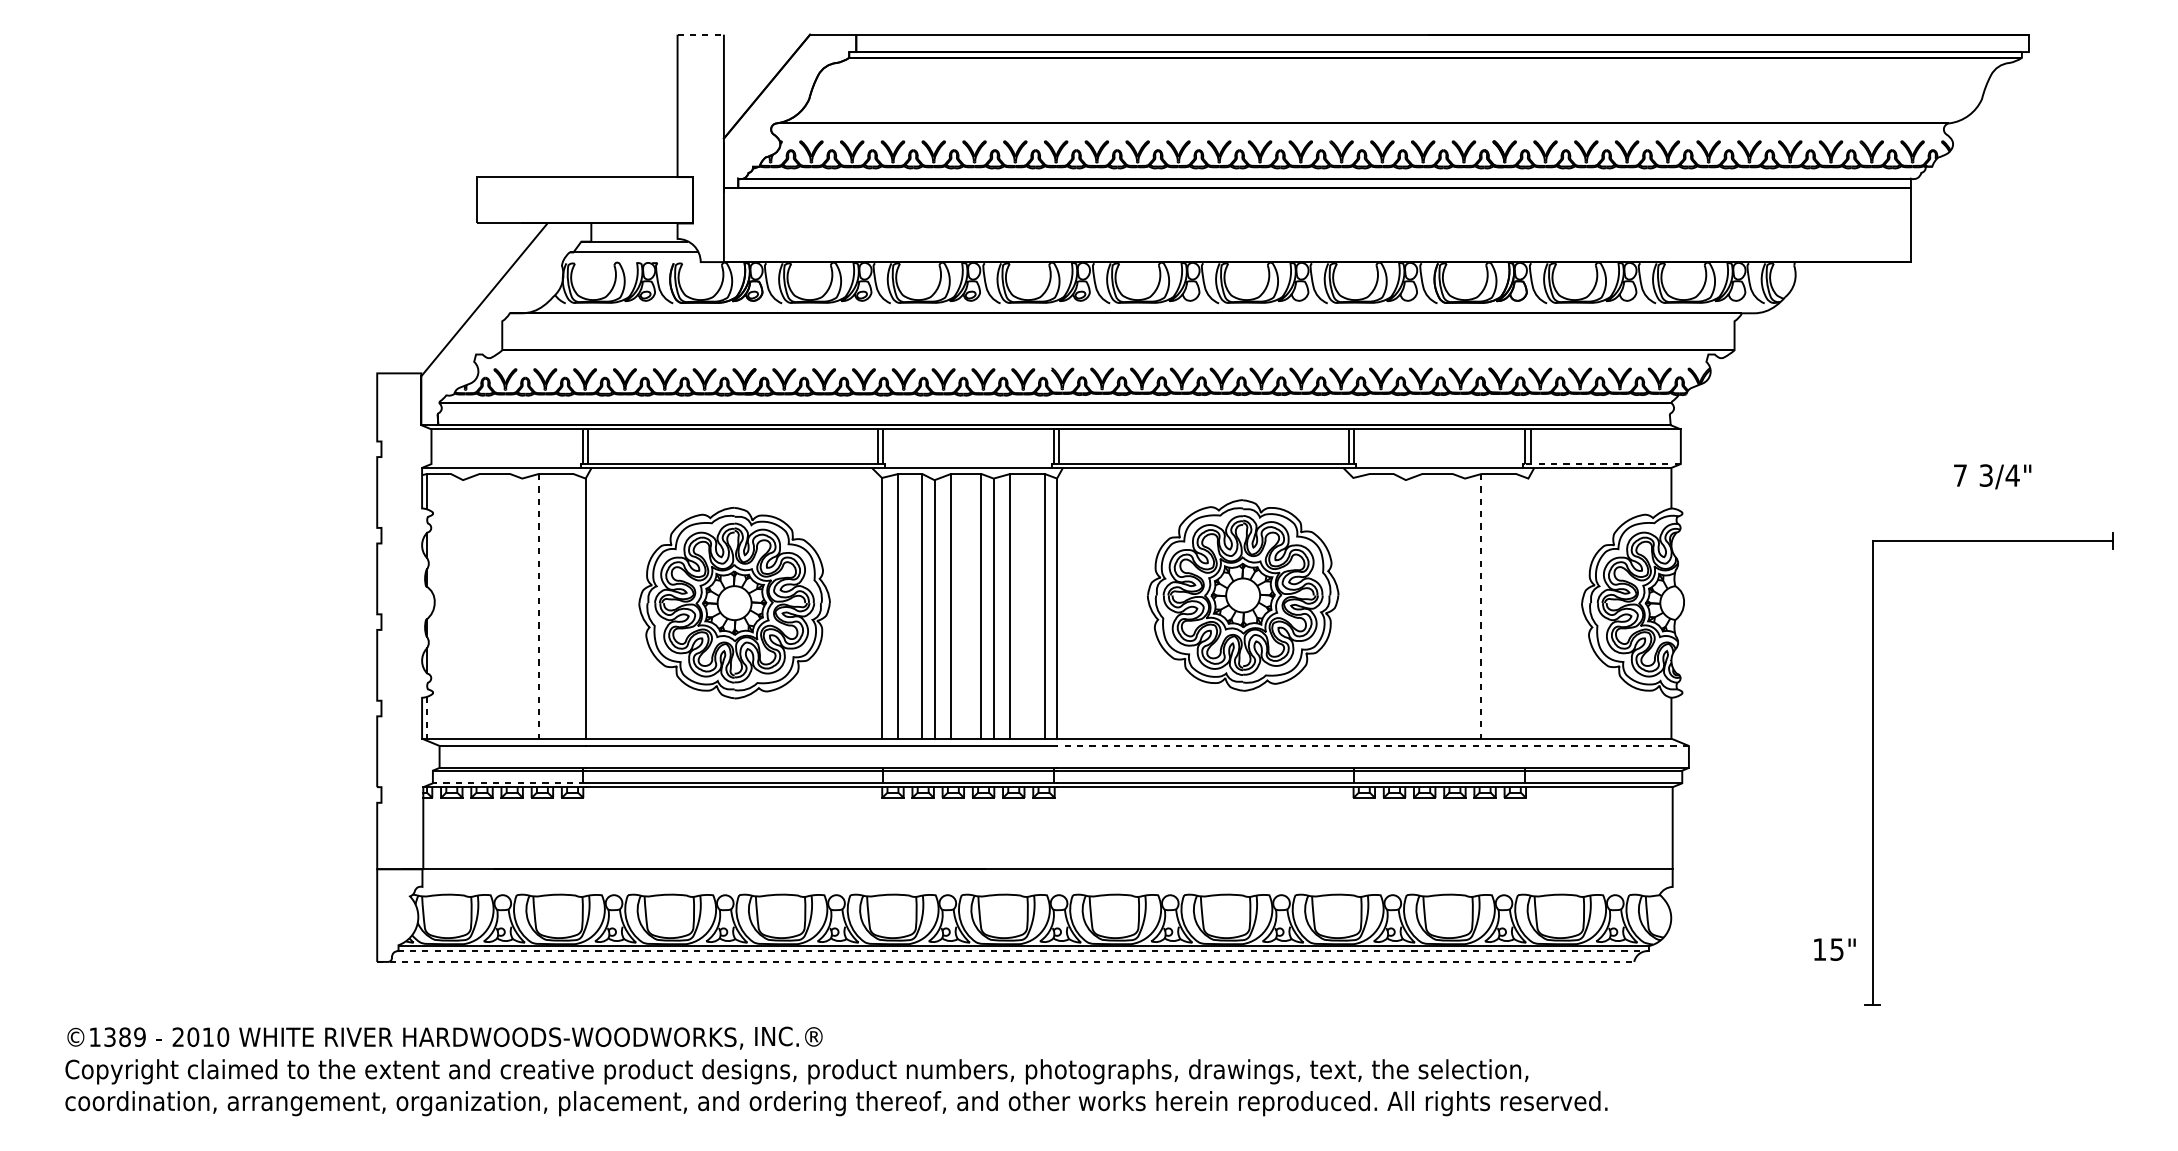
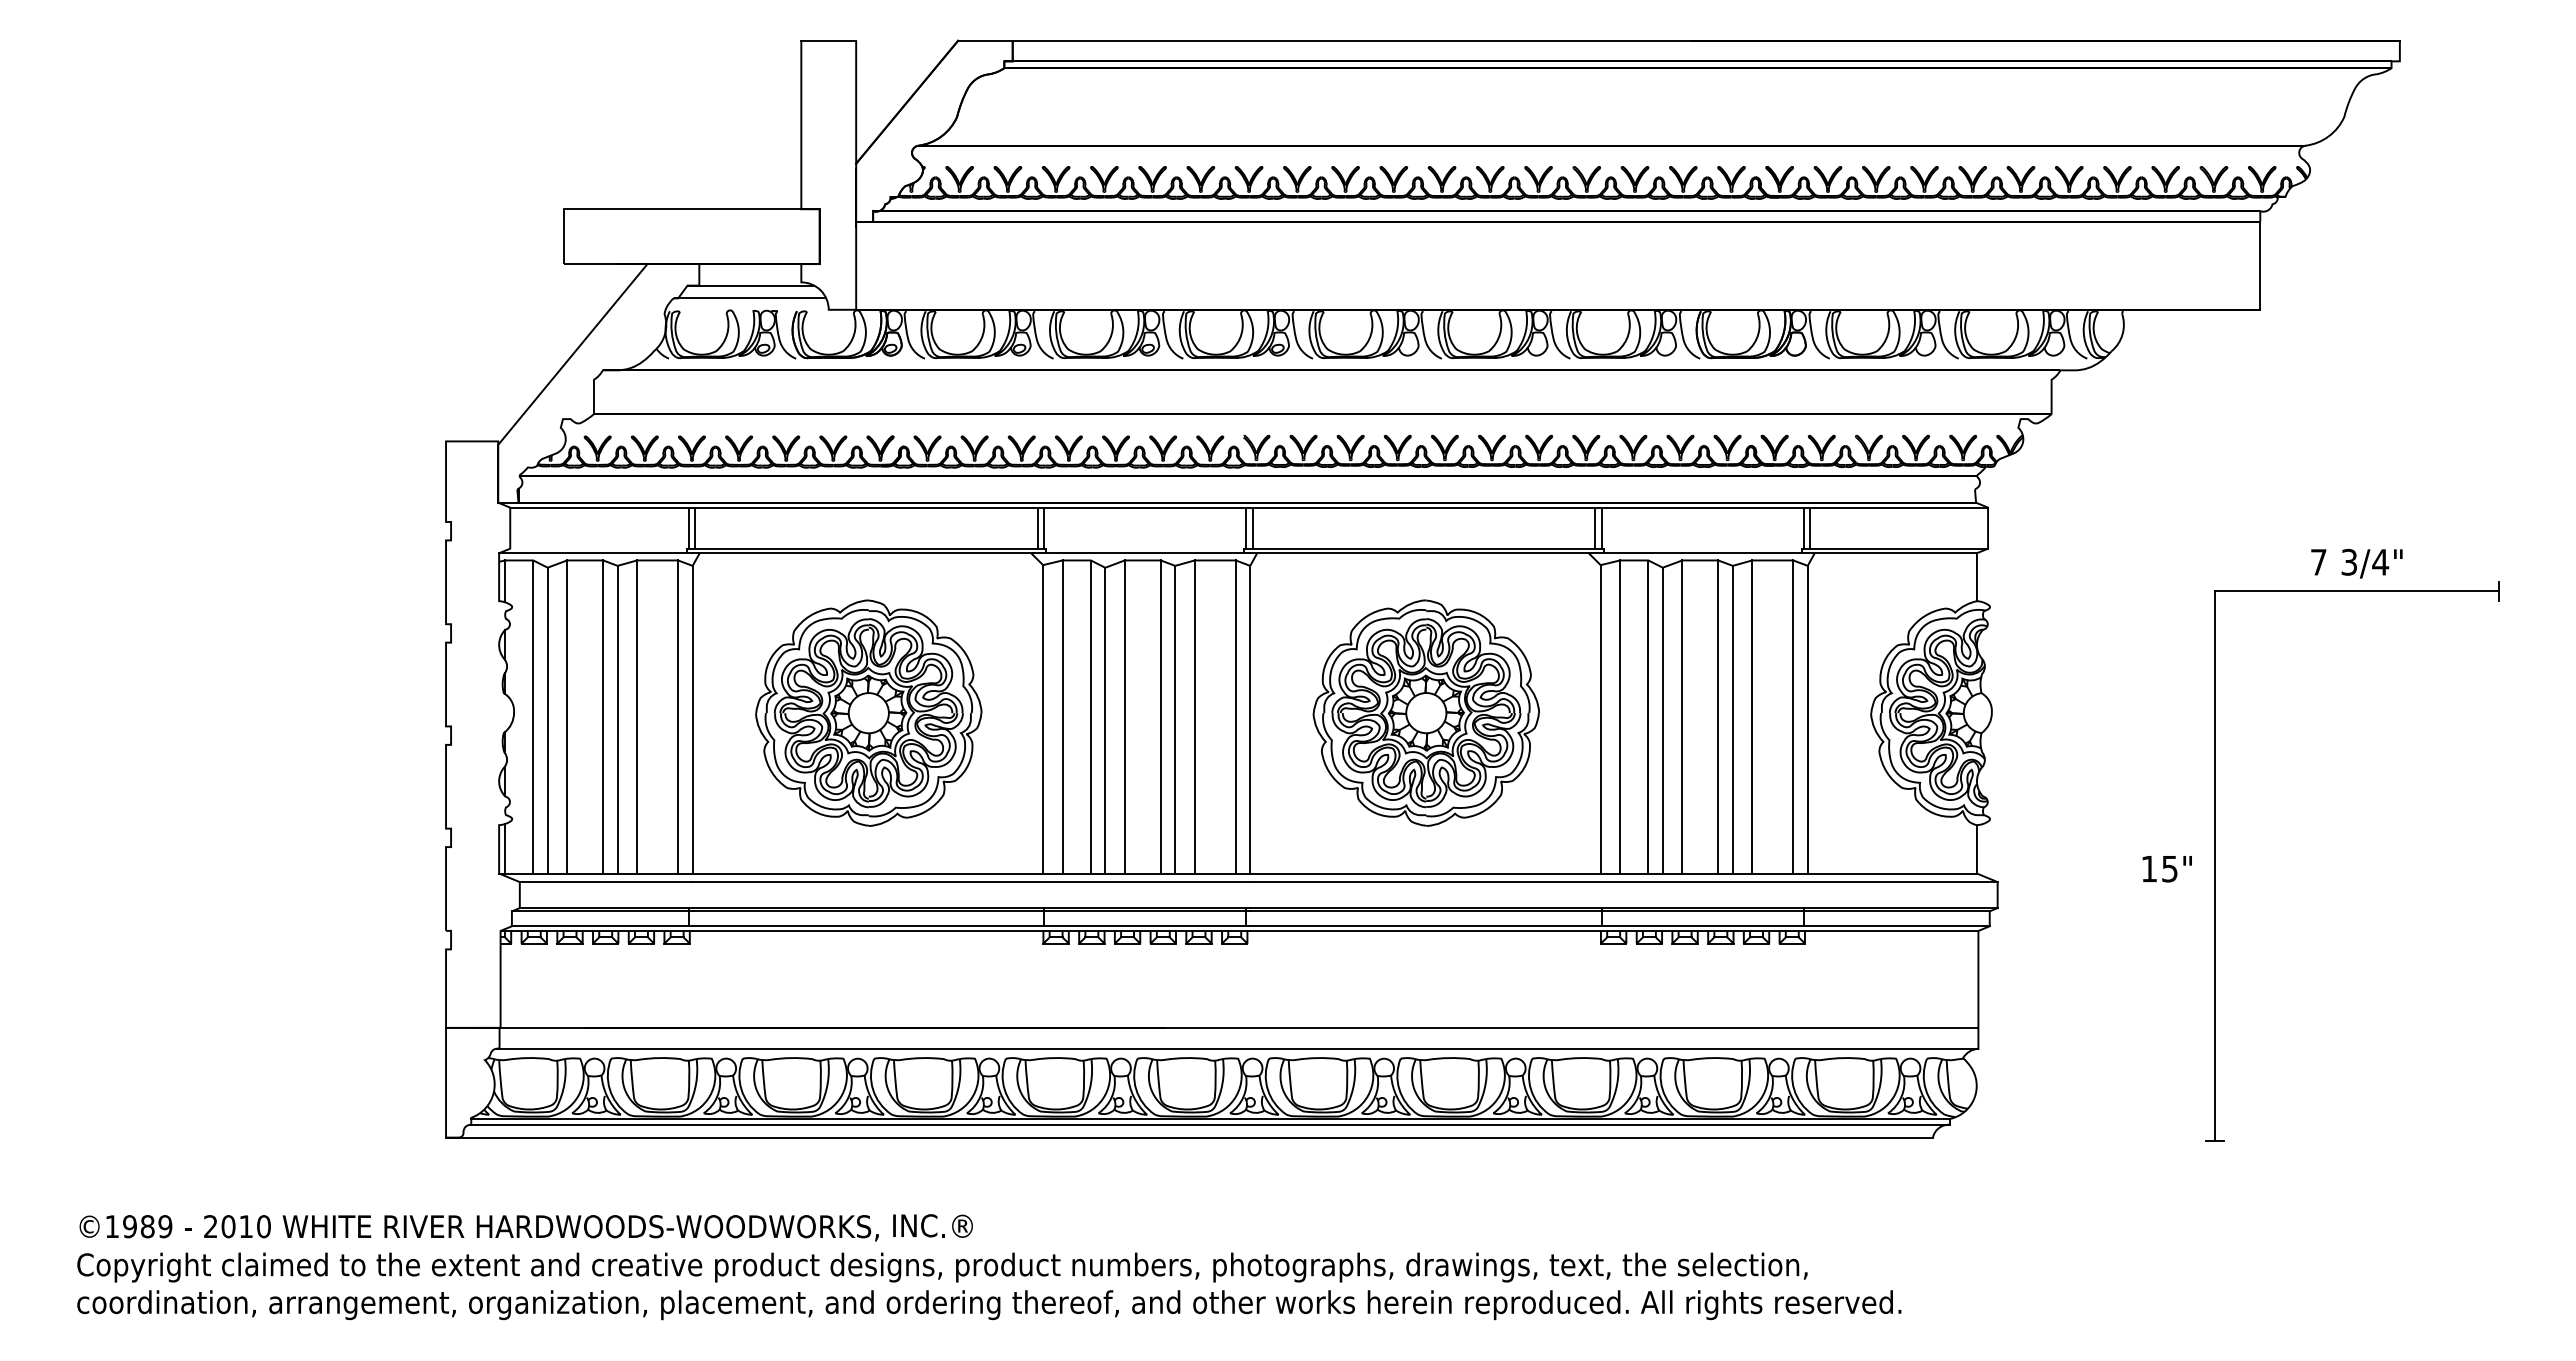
line: (701, 34) -> (829, 40), dashed -> solid
line: (1601, 463) -> (1894, 548), dashed -> solid
part: (1242, 594) -> (1425, 712), moved
line: (479, 605) -> (567, 716), added
line: (510, 605) -> (603, 716), added
line: (573, 605) -> (678, 716), added
line: (1370, 605) -> (1620, 716), added
line: (1422, 605) -> (1682, 716), added
line: (1452, 605) -> (1718, 716), added
line: (1516, 605) -> (1793, 716), added
line: (451, 606) -> (533, 717), added
line: (539, 606) -> (637, 717), dashed -> solid
line: (1393, 606) -> (1648, 717), added
line: (1481, 606) -> (1752, 717), dashed -> solid
line: (522, 608) -> (617, 719), added
line: (1353, 608) -> (1600, 719), added
line: (1464, 608) -> (1732, 719), added
line: (1528, 608) -> (1807, 719), added
line: (462, 609) -> (547, 720), added
line: (1405, 609) -> (1662, 720), added
line: (426, 717) -> (504, 848), dashed -> solid
line: (1372, 746) -> (1623, 882), dashed -> solid
part: (1873, 769) -> (2215, 861), moved
line: (508, 783) -> (601, 926), dashed -> solid
line: (1045, 886) -> (1236, 1048), added
line: (1023, 950) -> (1210, 1124), dashed -> solid
text: (1834, 950) -> (2166, 869), moved
line: (1005, 961) -> (1189, 1137), dashed -> solid
text: (109, 1037) -> (129, 1226), ©1389 -> ©1989

